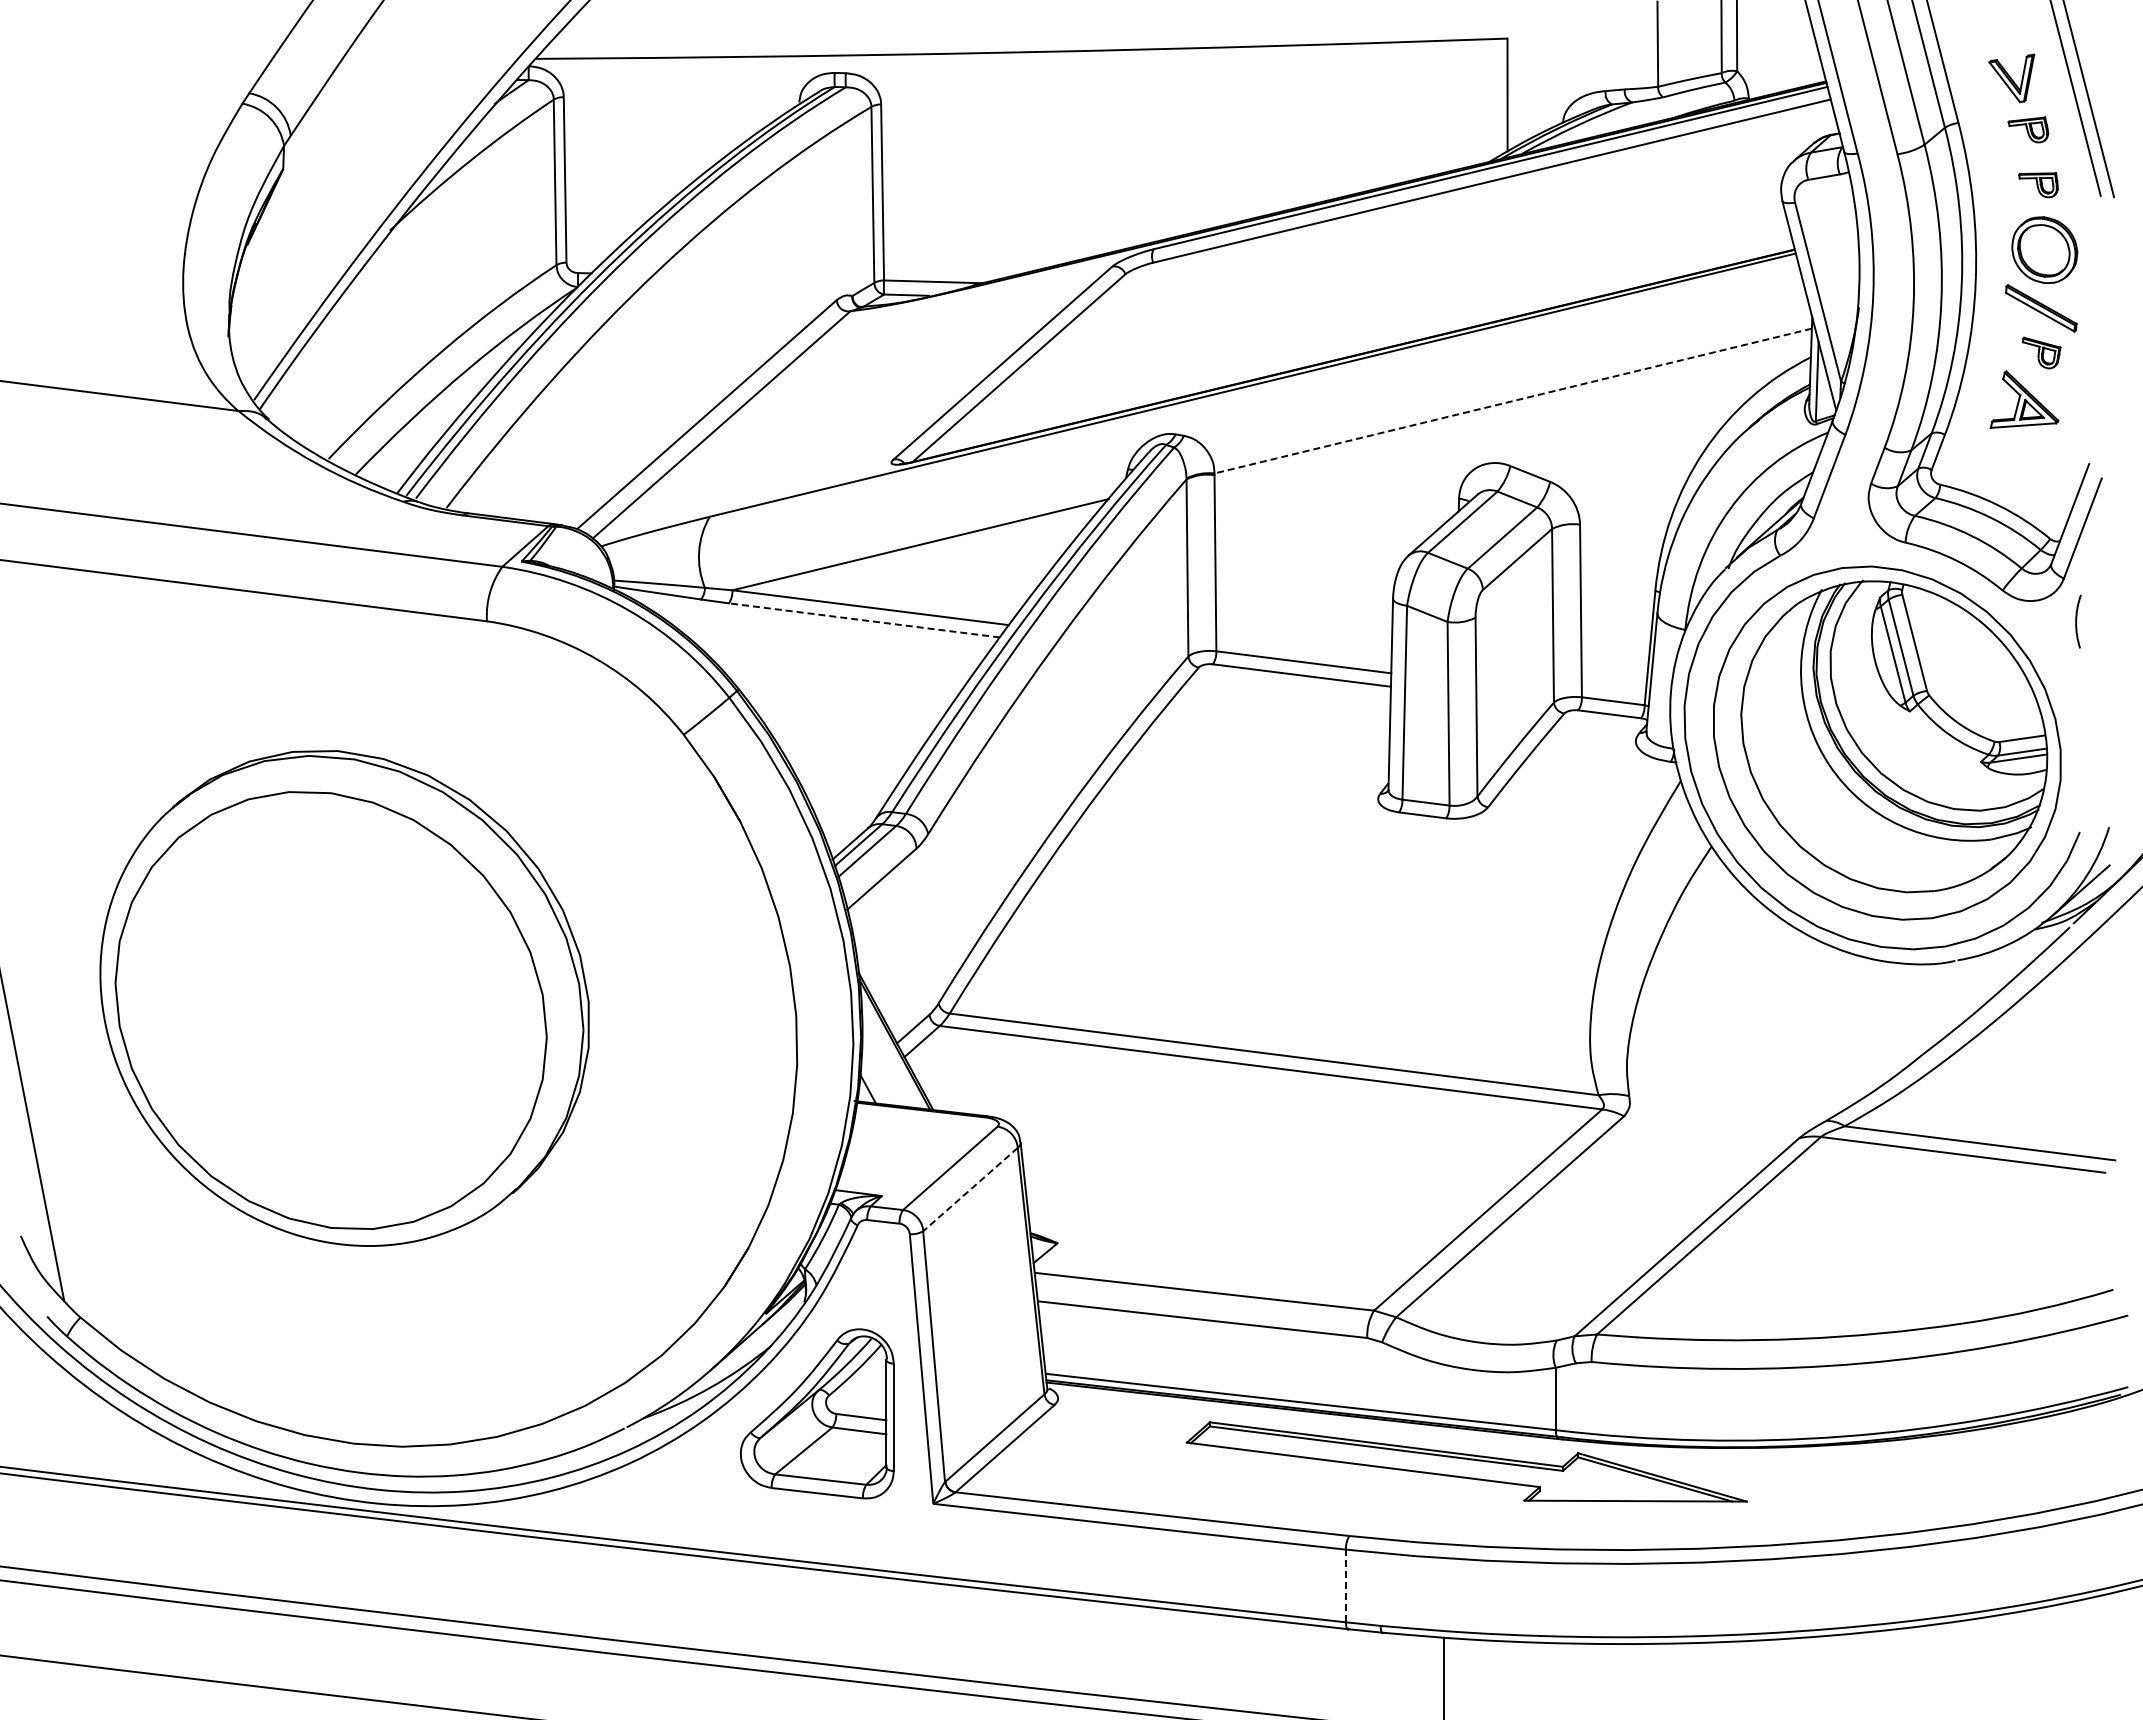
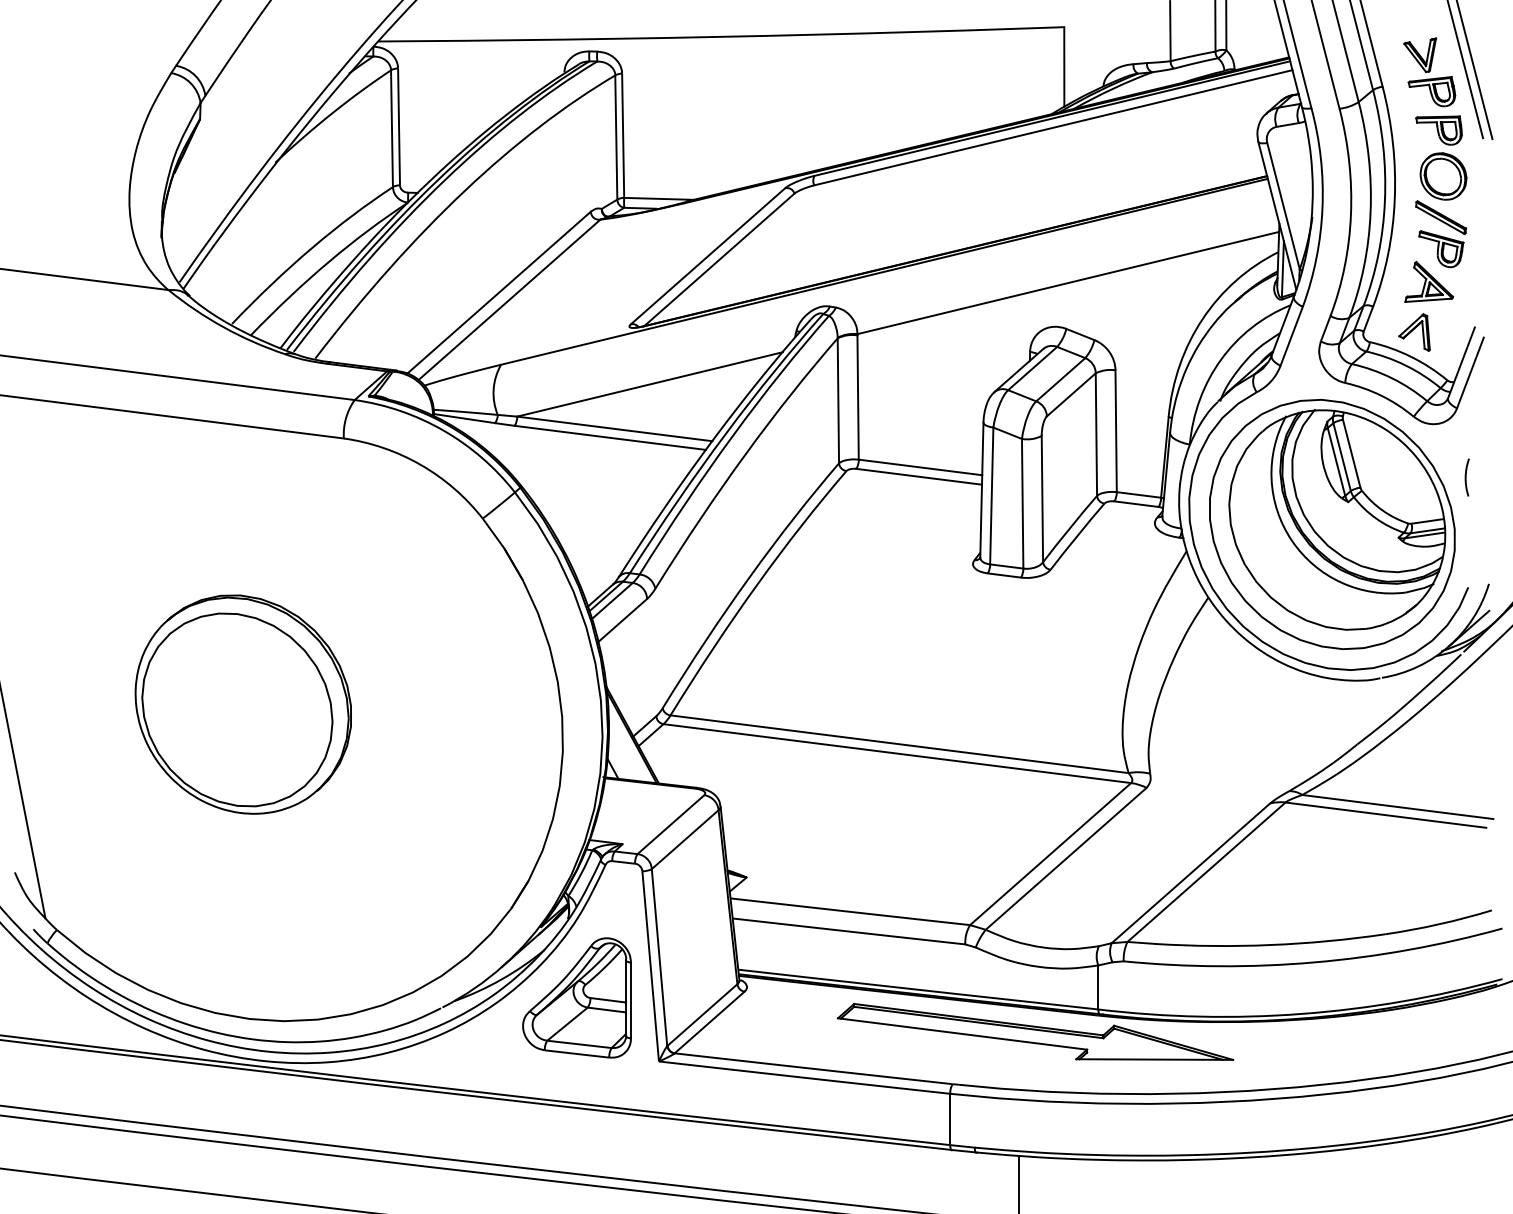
part: (2028, 129) -> (1432, 91), size x1.67
part: (2038, 185) -> (1439, 130), size x1.67
part: (2041, 352) -> (1441, 248), size x1.67
line: (1512, 401) -> (1067, 283), dashed -> solid
part: (2003, 470) -> (1414, 332), added
line: (864, 620) -> (610, 437), dashed -> solid
arc: (2077, 621) -> (1466, 477), moved
part: (344, 997) -> (243, 704), size x0.62
line: (970, 1189) -> (685, 839), dashed -> solid
line: (1346, 1585) -> (950, 1119), dashed -> solid

